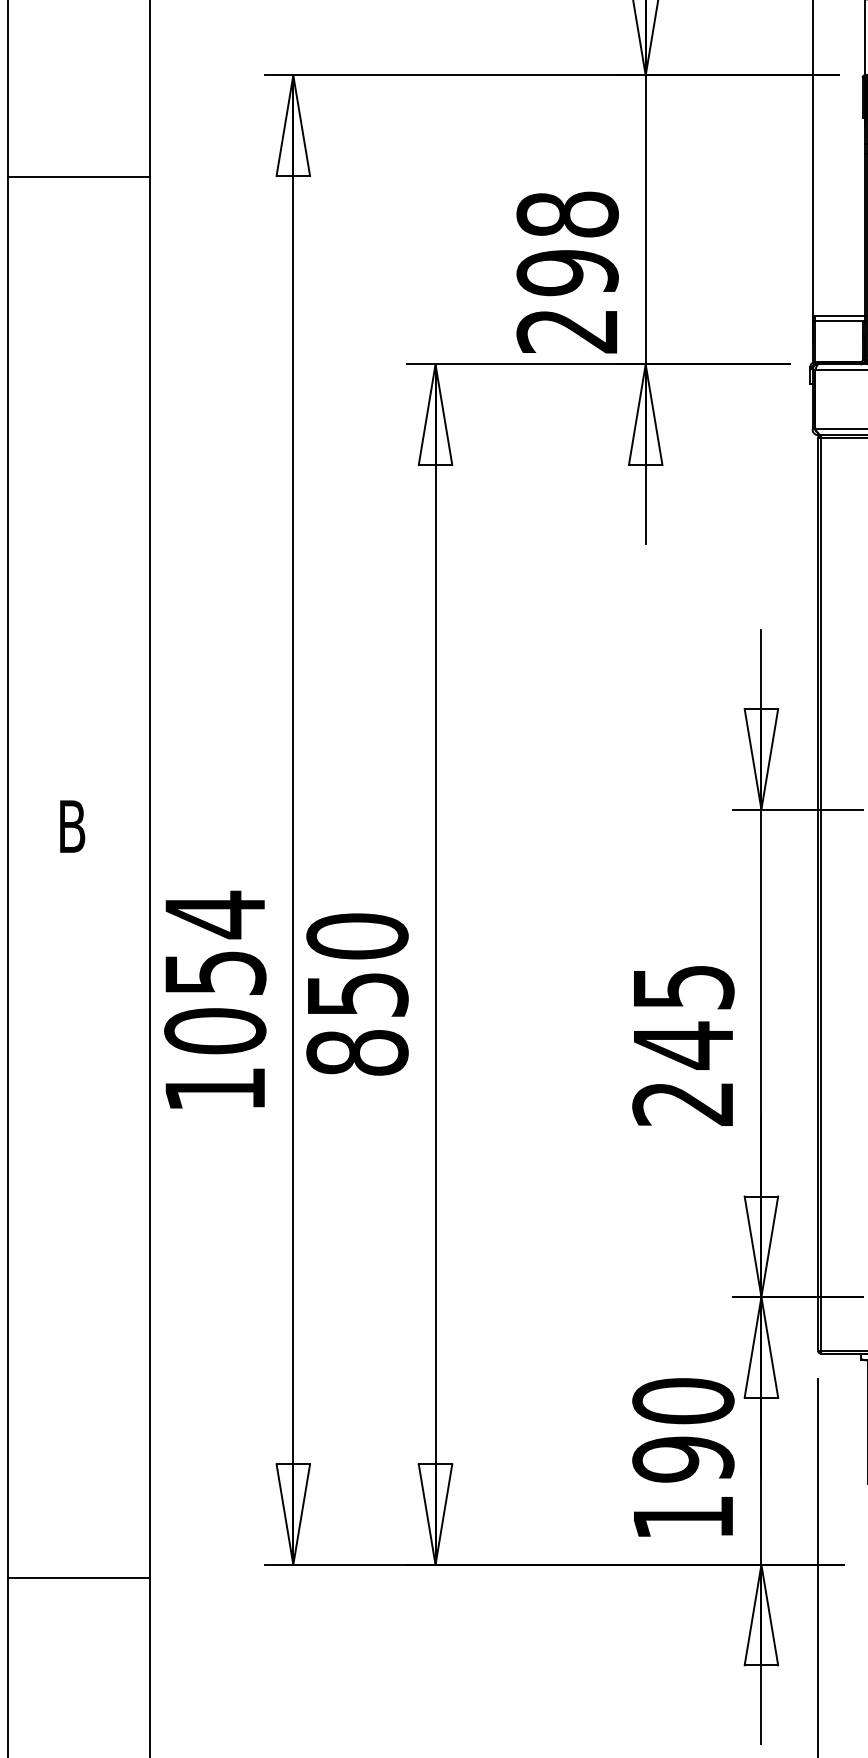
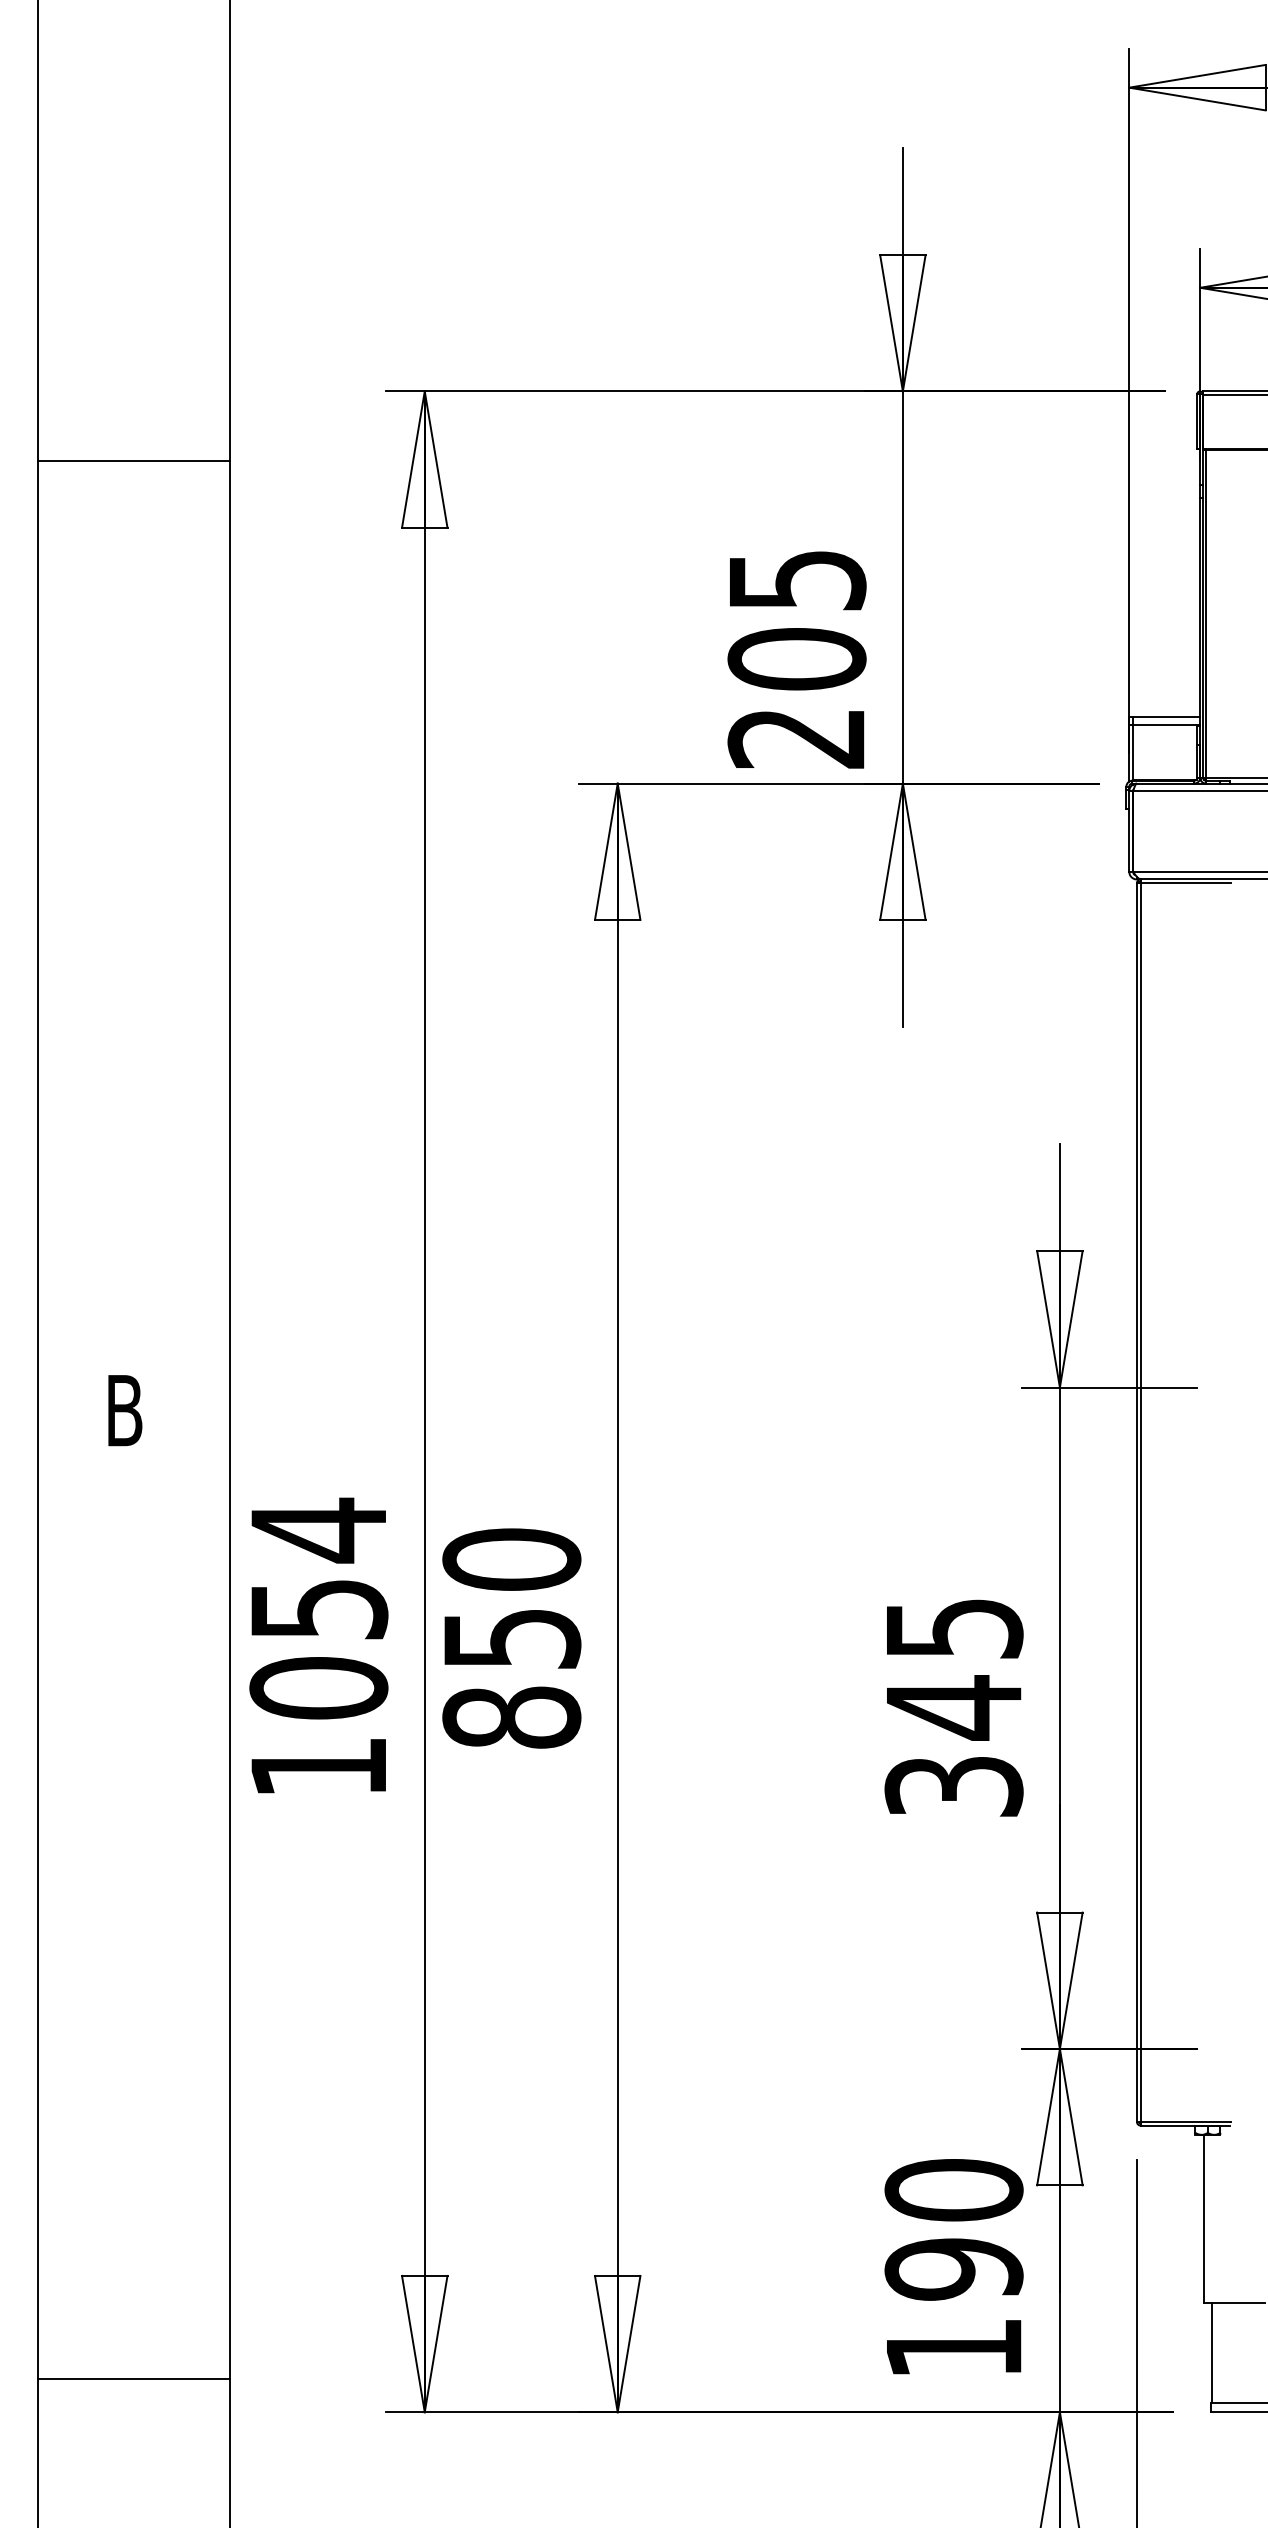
line: (78, 177) -> (133, 461), moved
text: (567, 243) -> (796, 619), 298 -> 205
text: (683, 1103) -> (953, 1786), 245 -> 345
line: (78, 1578) -> (133, 2378), moved

